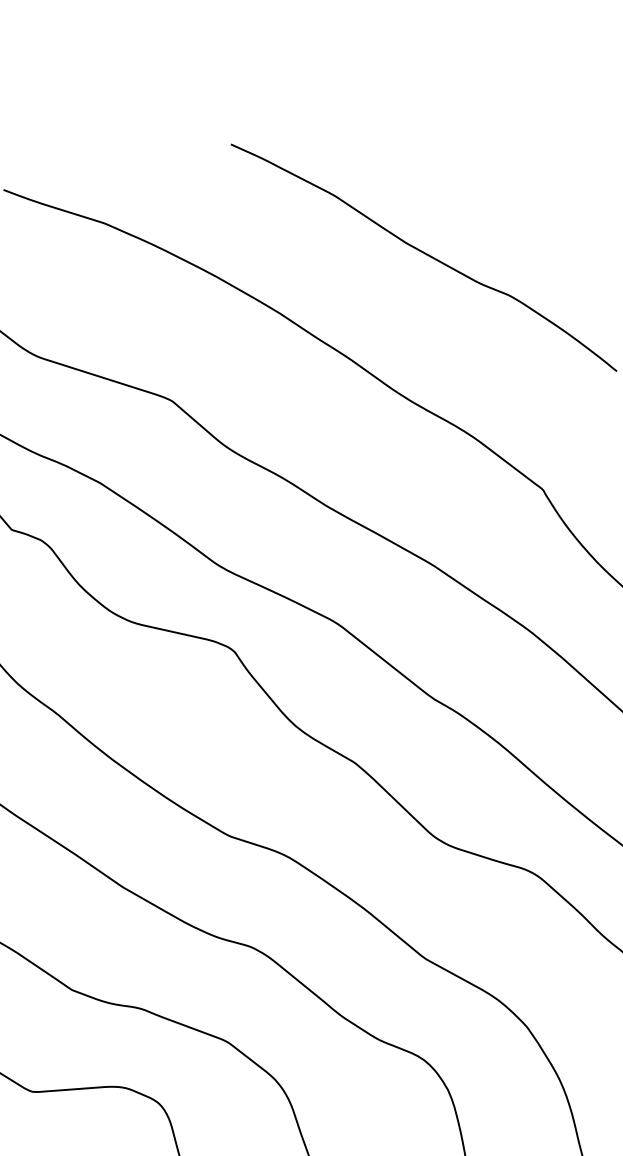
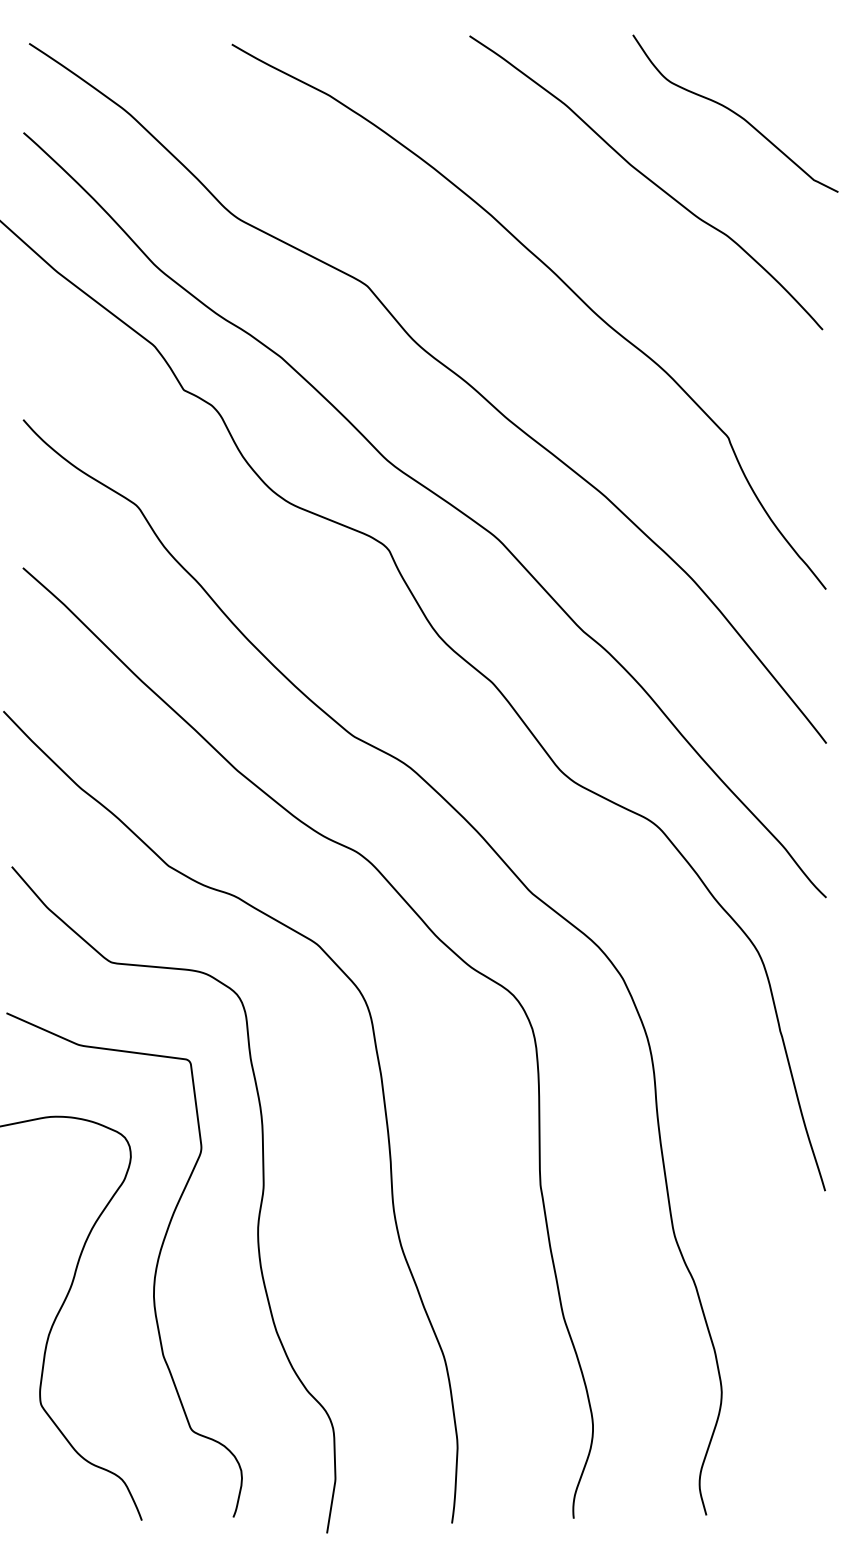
curve: (498, 177) -> (735, 113), added

